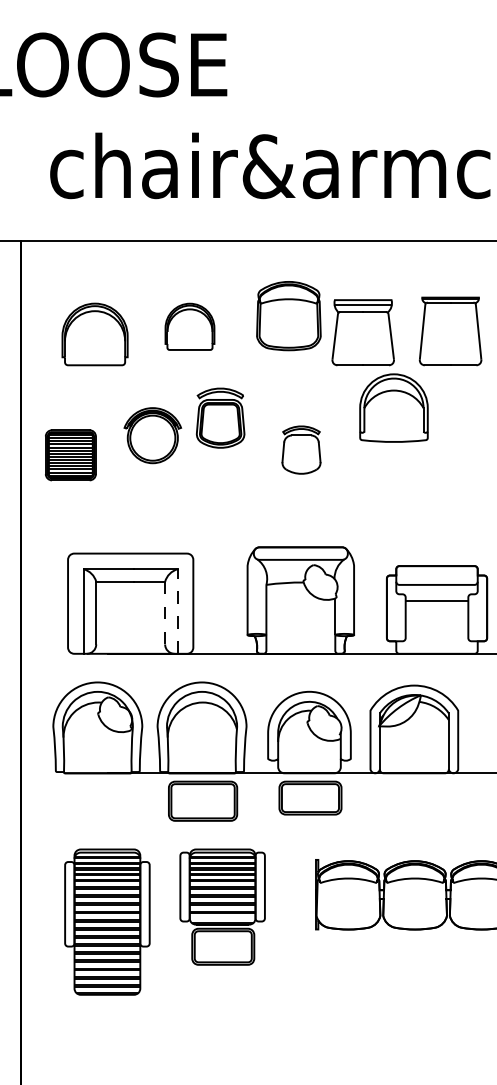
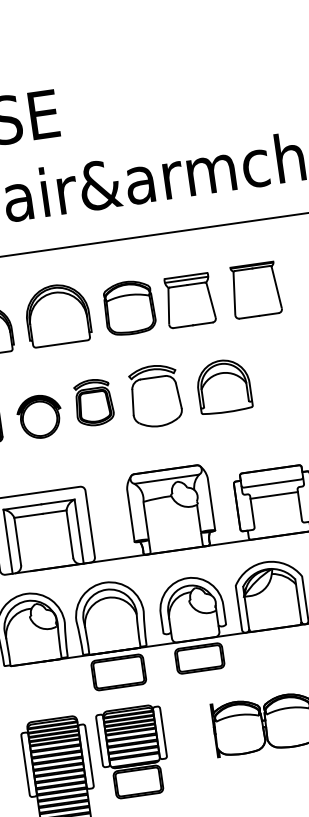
part: (288, 316) -> (129, 308), moved
part: (189, 326) -> (57, 314), size x1.67
part: (393, 407) -> (223, 385), moved
part: (220, 417) -> (93, 402), moved
part: (152, 435) -> (39, 416), moved
part: (301, 449) -> (155, 395), size x1.67
line: (177, 611) -> (79, 531), dashed -> solid
line: (165, 613) -> (70, 534), dashed -> solid
part: (222, 906) -> (133, 751), moved

